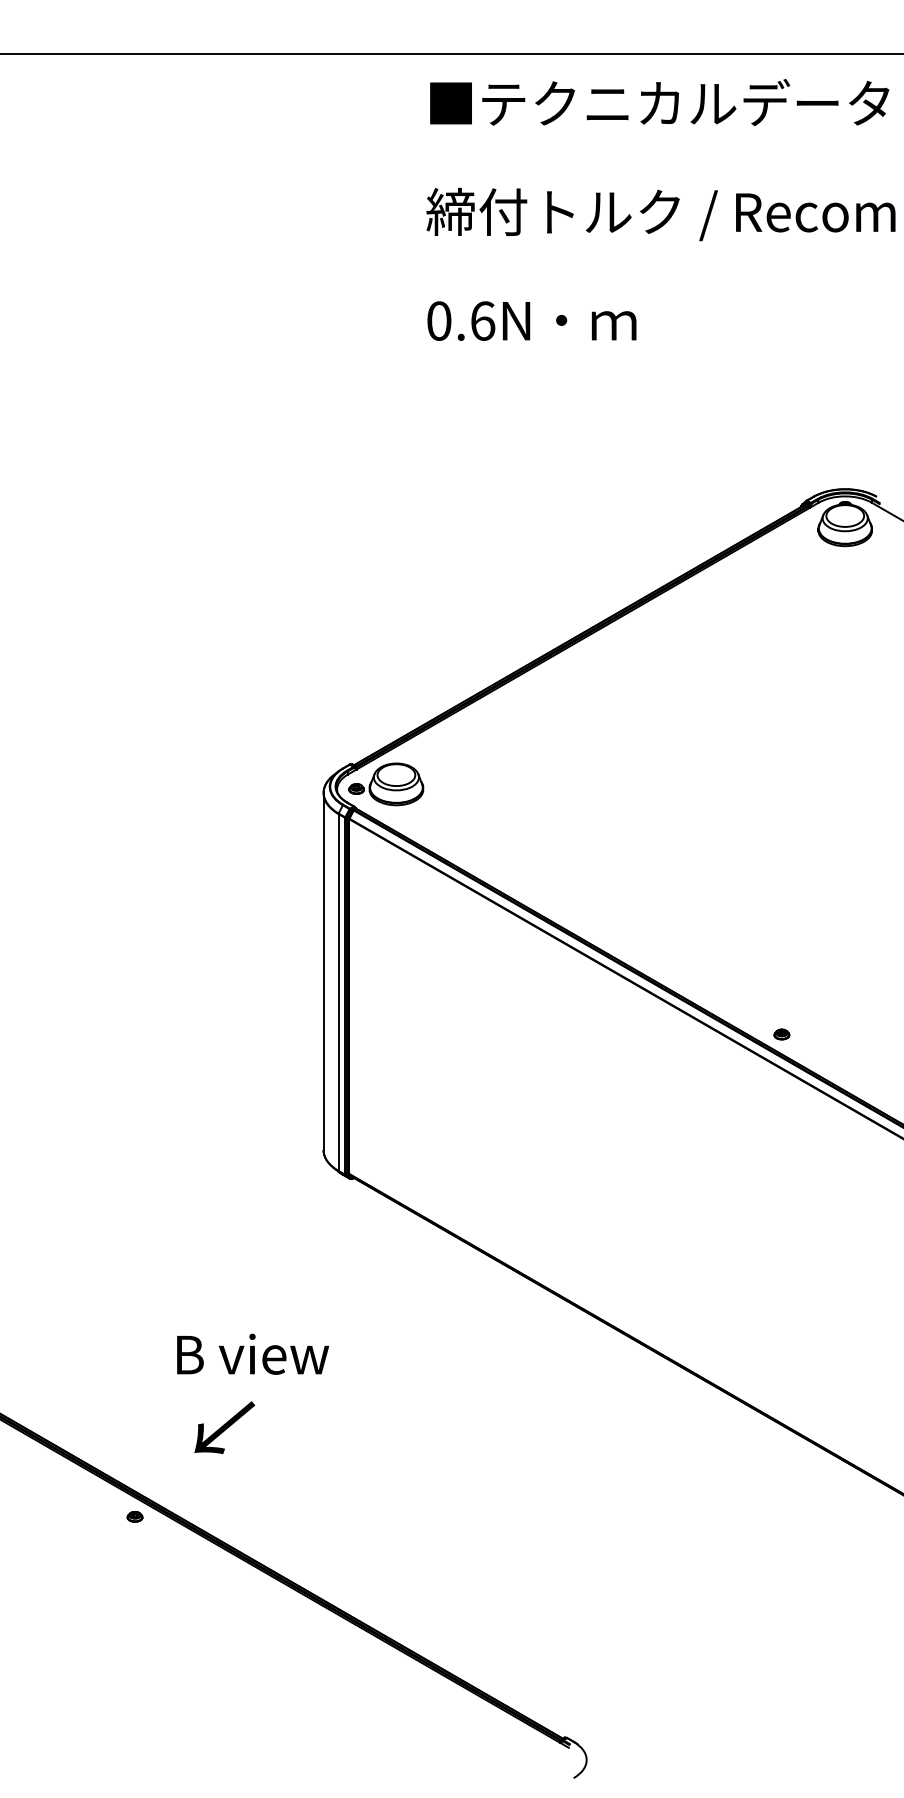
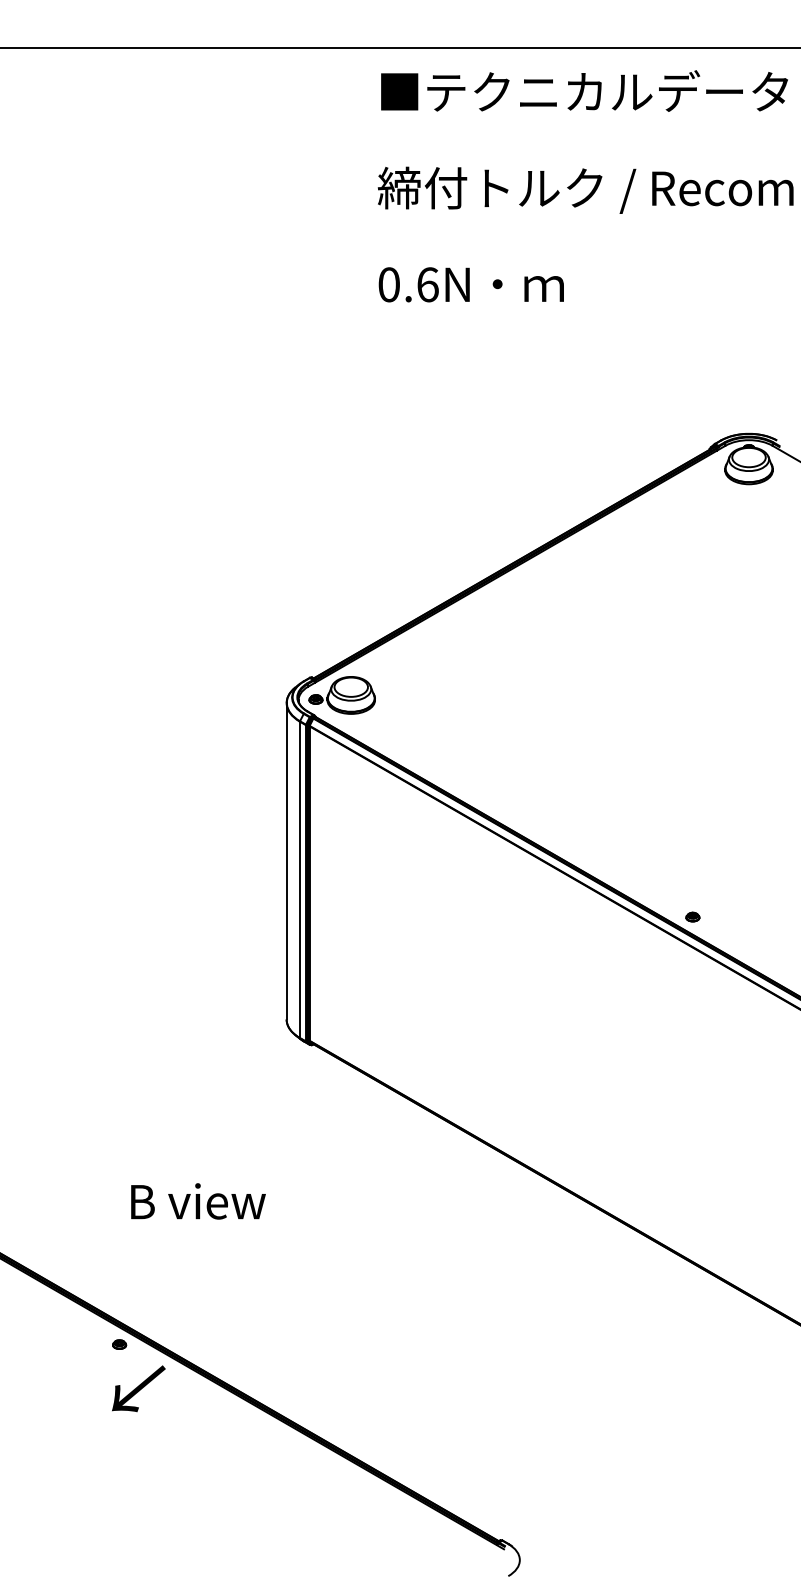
text: (253, 1353) -> (198, 1200), moved
text: (224, 1427) -> (138, 1388), moved

